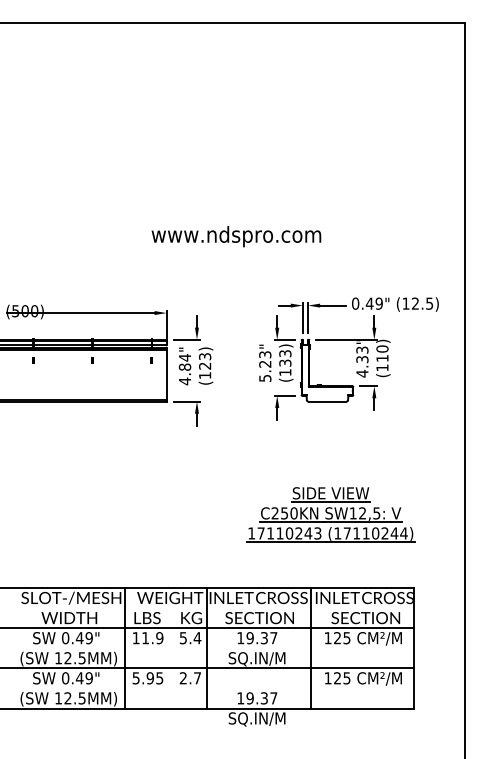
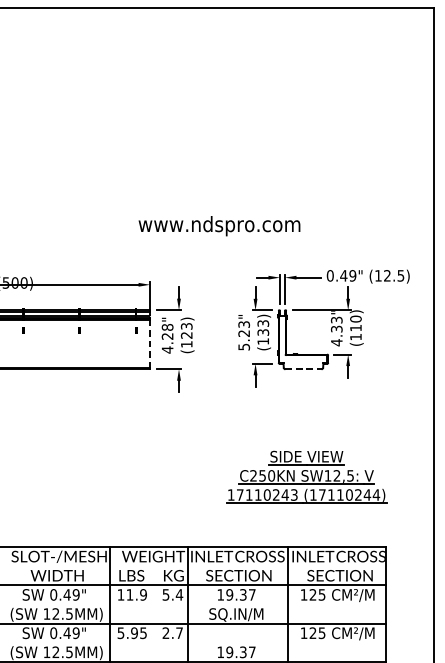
text: (236, 236) -> (219, 226), moved
text: (184, 361) -> (167, 330), 4.84" -> 4.28"
line: (166, 375) -> (149, 344), solid -> dashed
line: (327, 401) -> (303, 369), solid -> dashed

